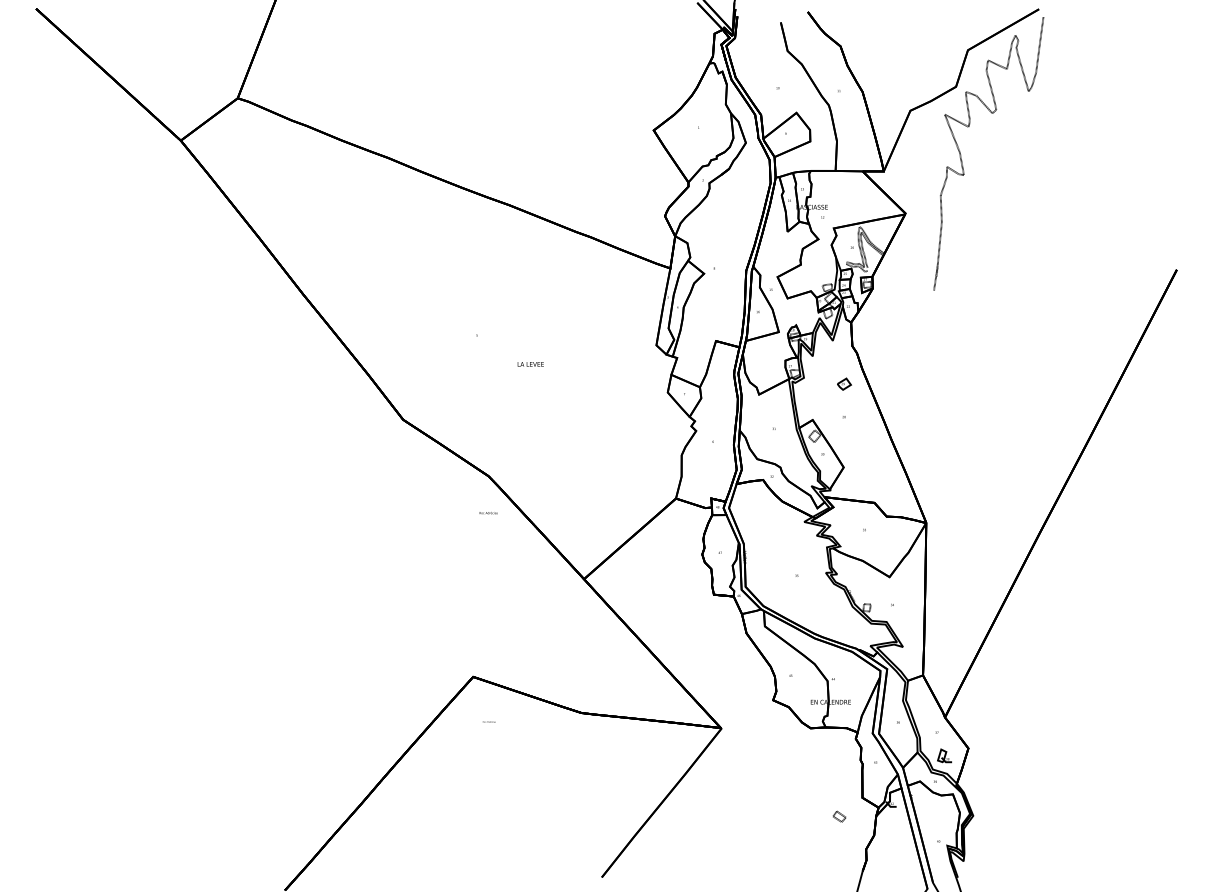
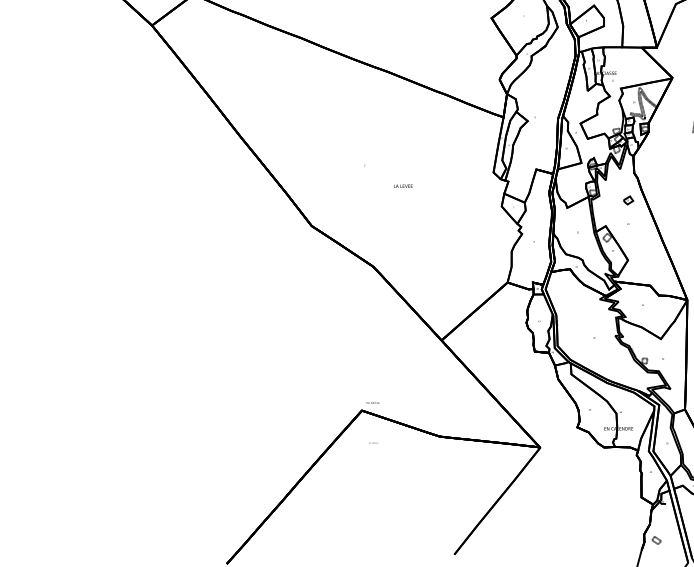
text: (488, 513) -> (372, 403), moved
part: (839, 816) -> (656, 540), moved

